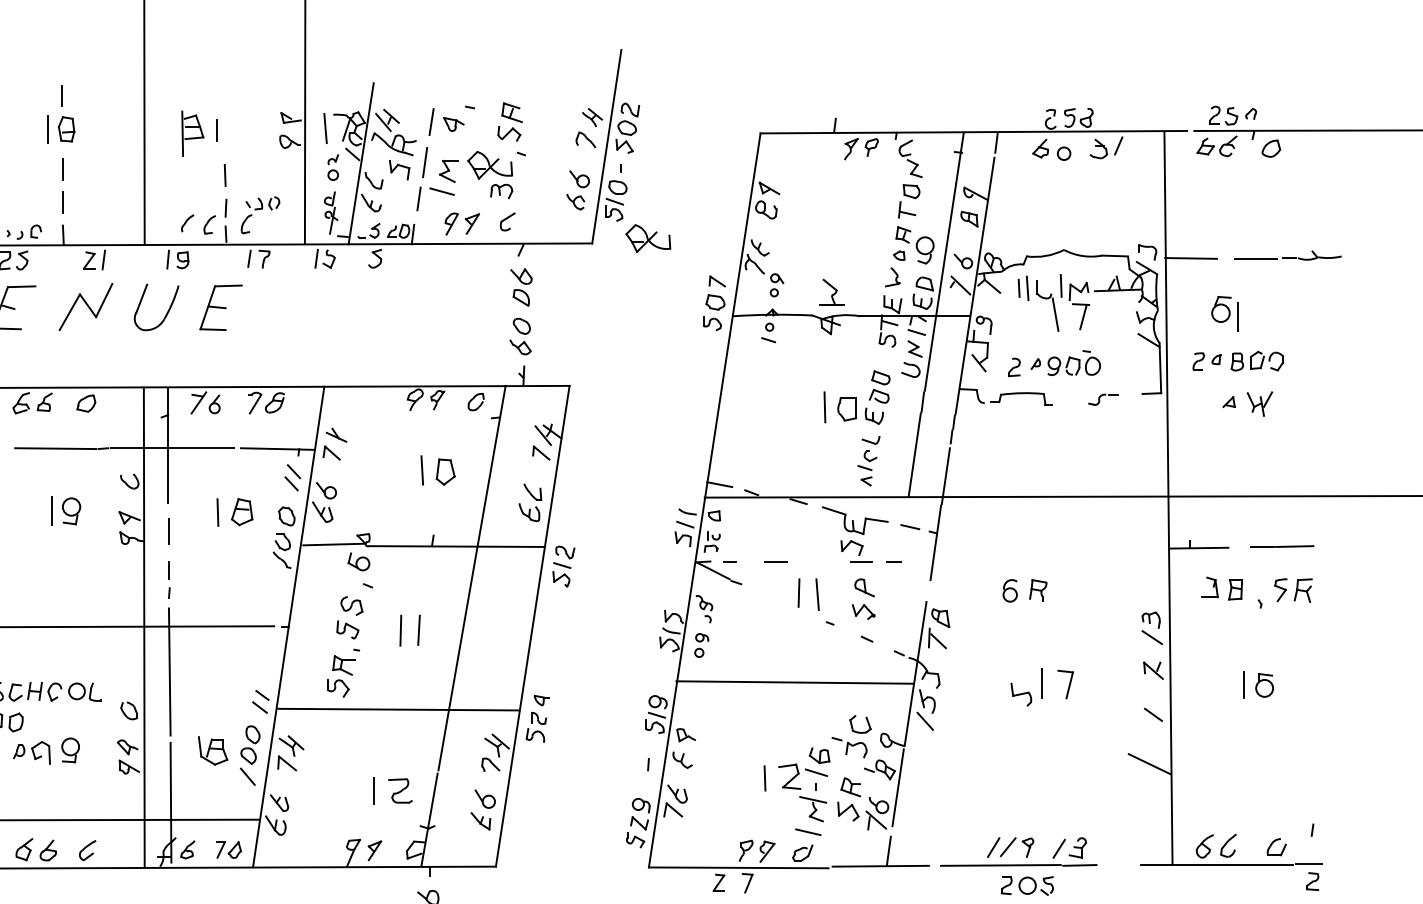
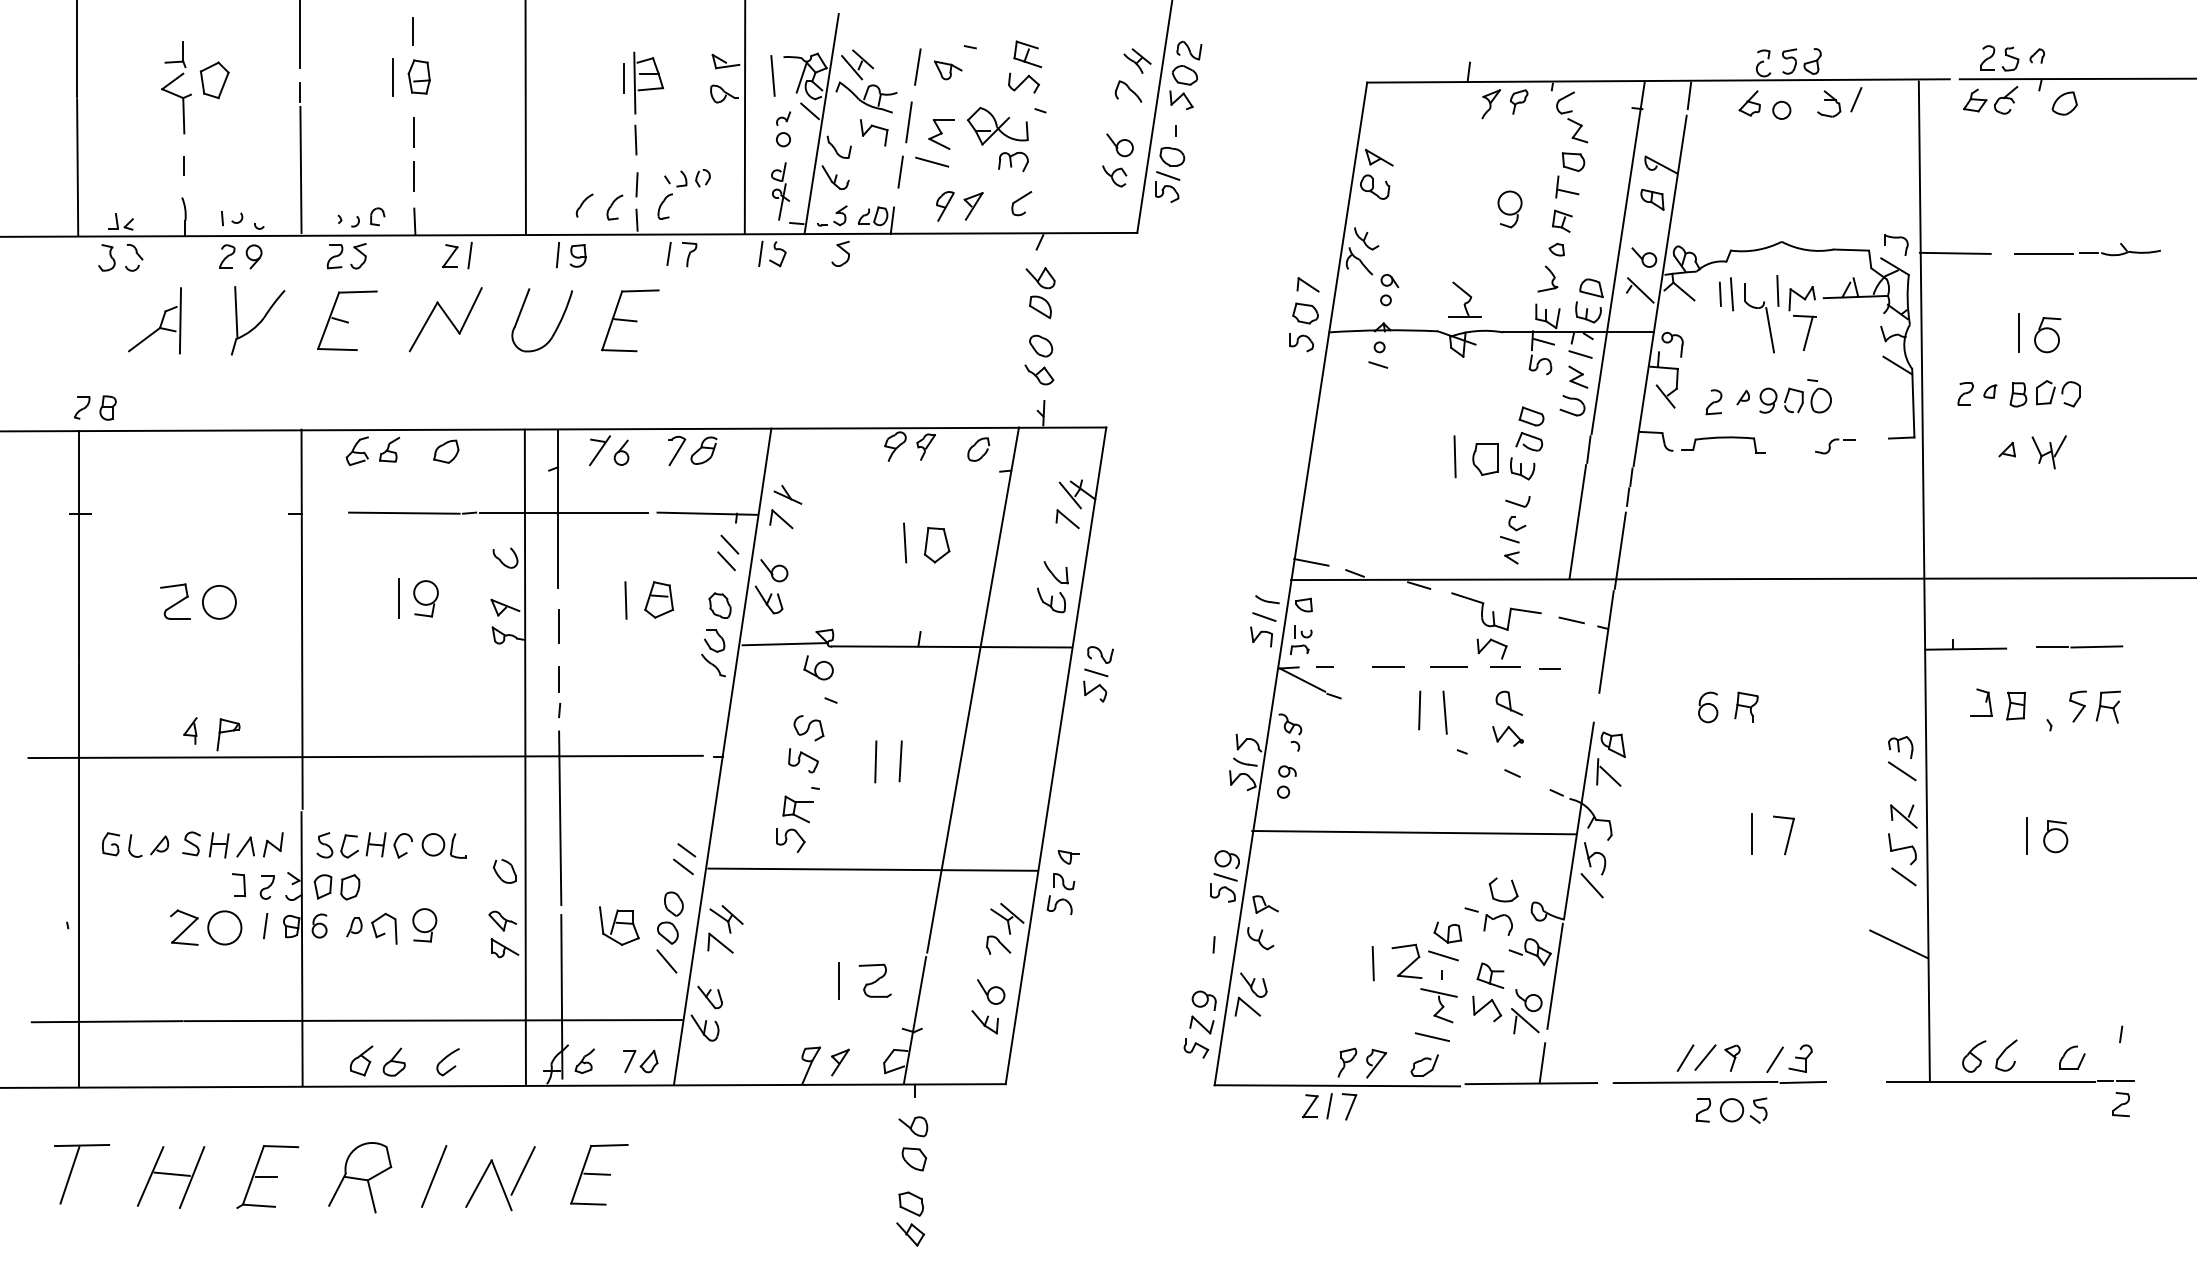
part: (192, 133) -> (648, 82), moved
part: (648, 238) -> (1213, 226), removed
part: (924, 250) -> (1509, 209), moved
part: (1221, 309) -> (2047, 335), moved
line: (820, 561) -> (1448, 667), added
part: (1021, 694) -> (1902, 849), moved
line: (732, 883) -> (1329, 1106), added

